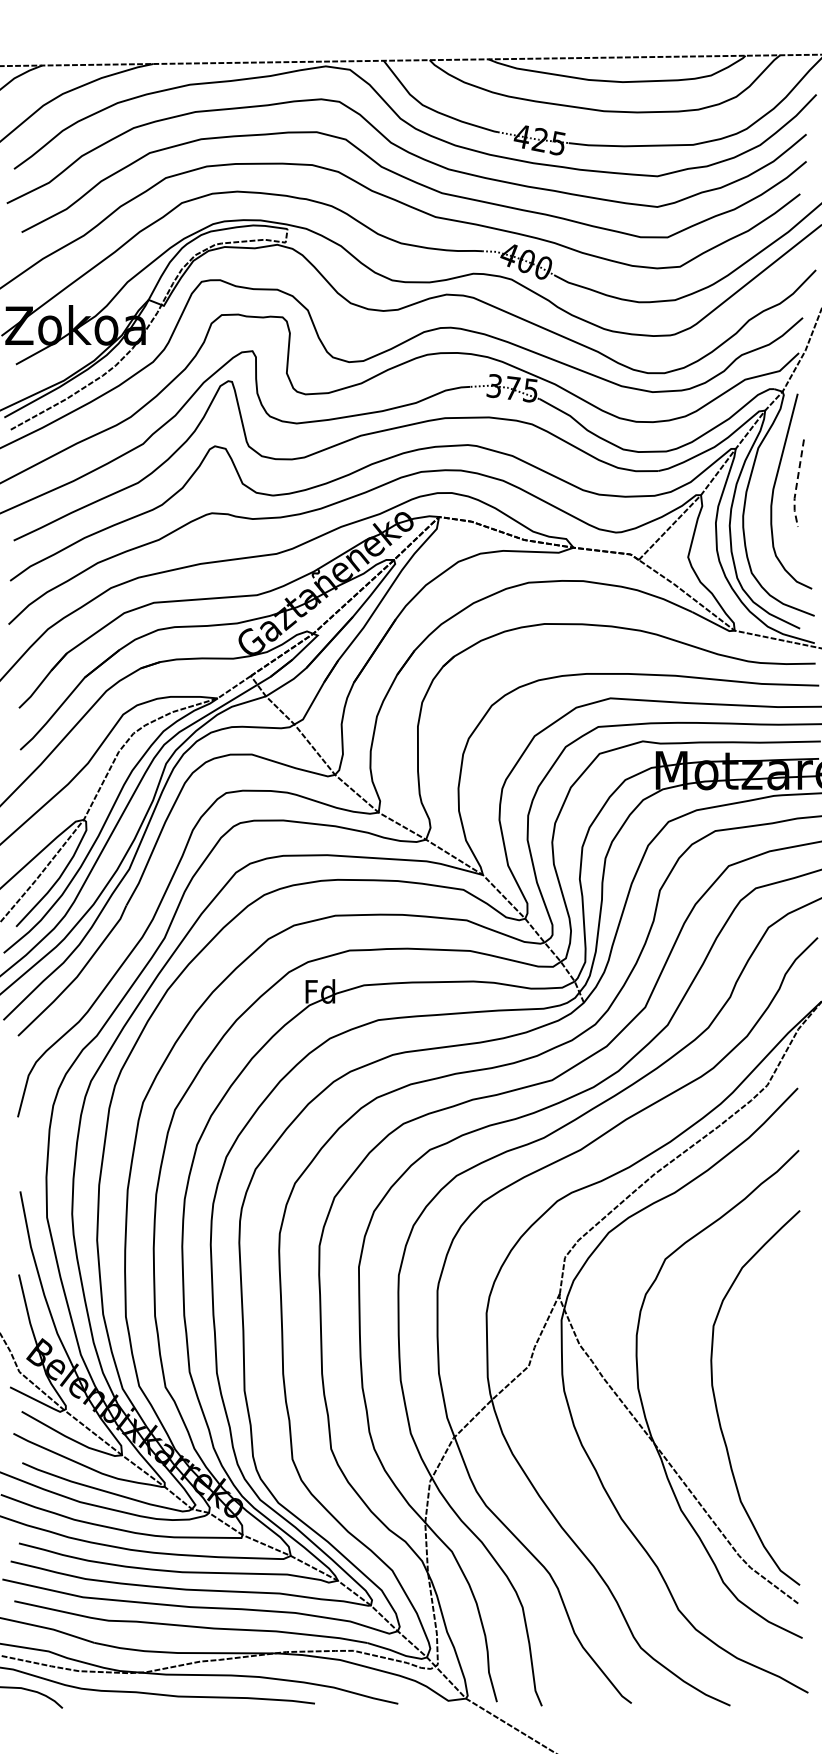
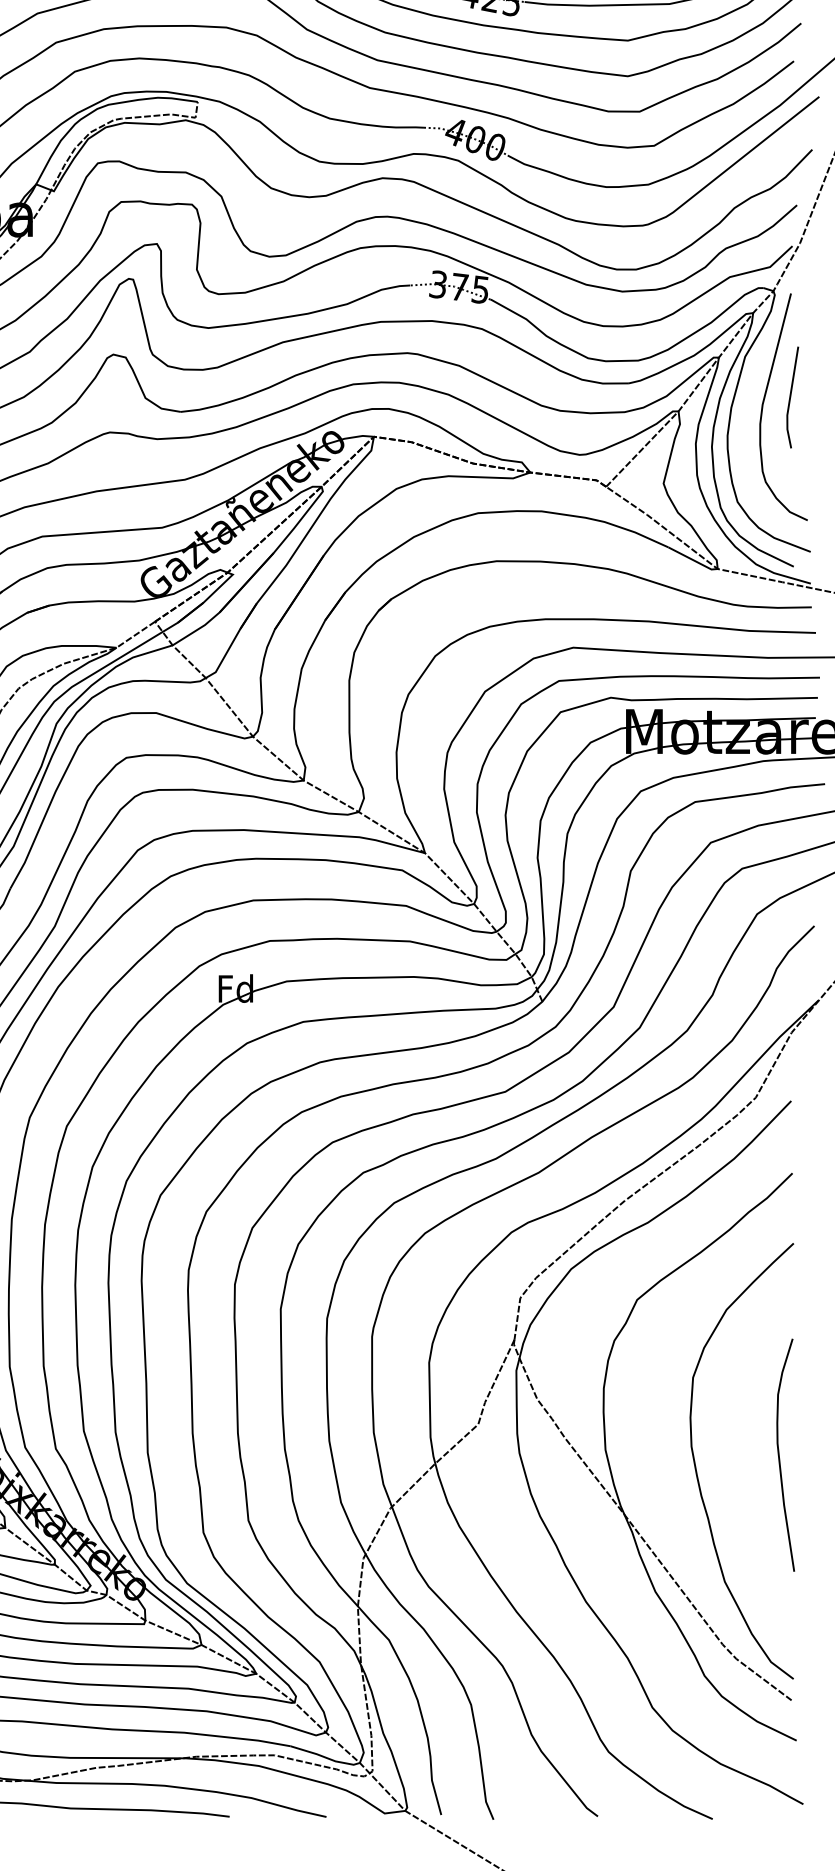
line: (796, 484) -> (789, 399), dashed -> solid
curve: (788, 1392) -> (780, 1454), added

